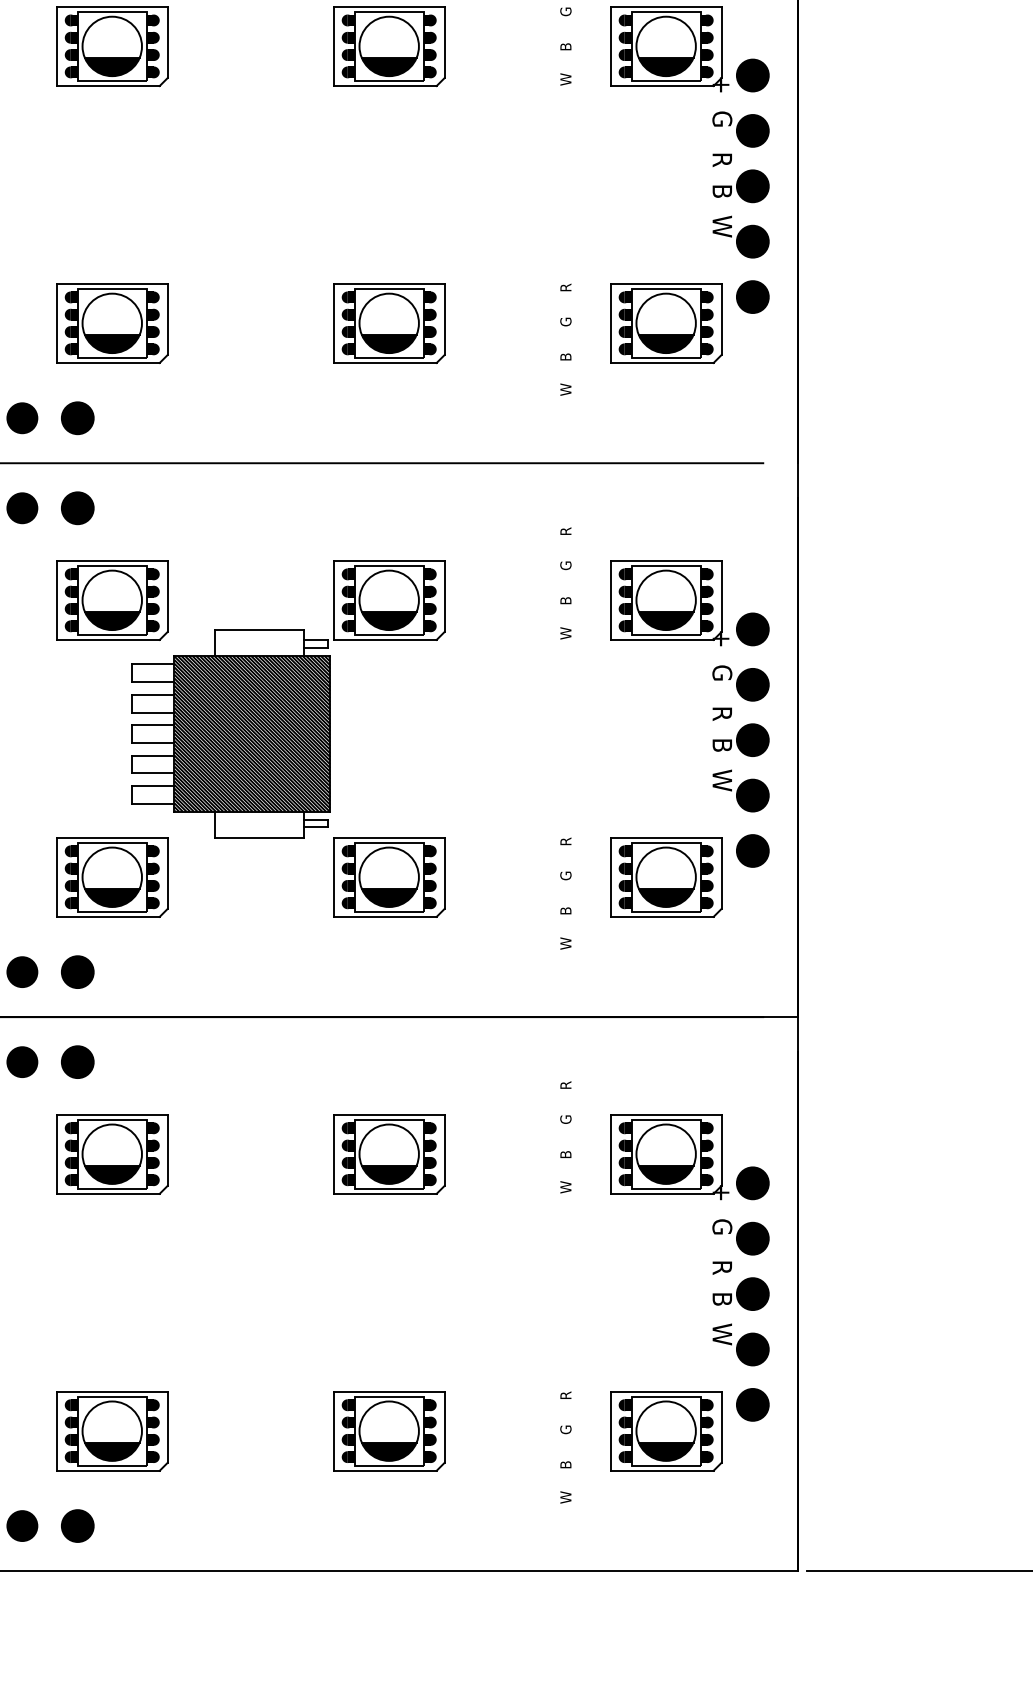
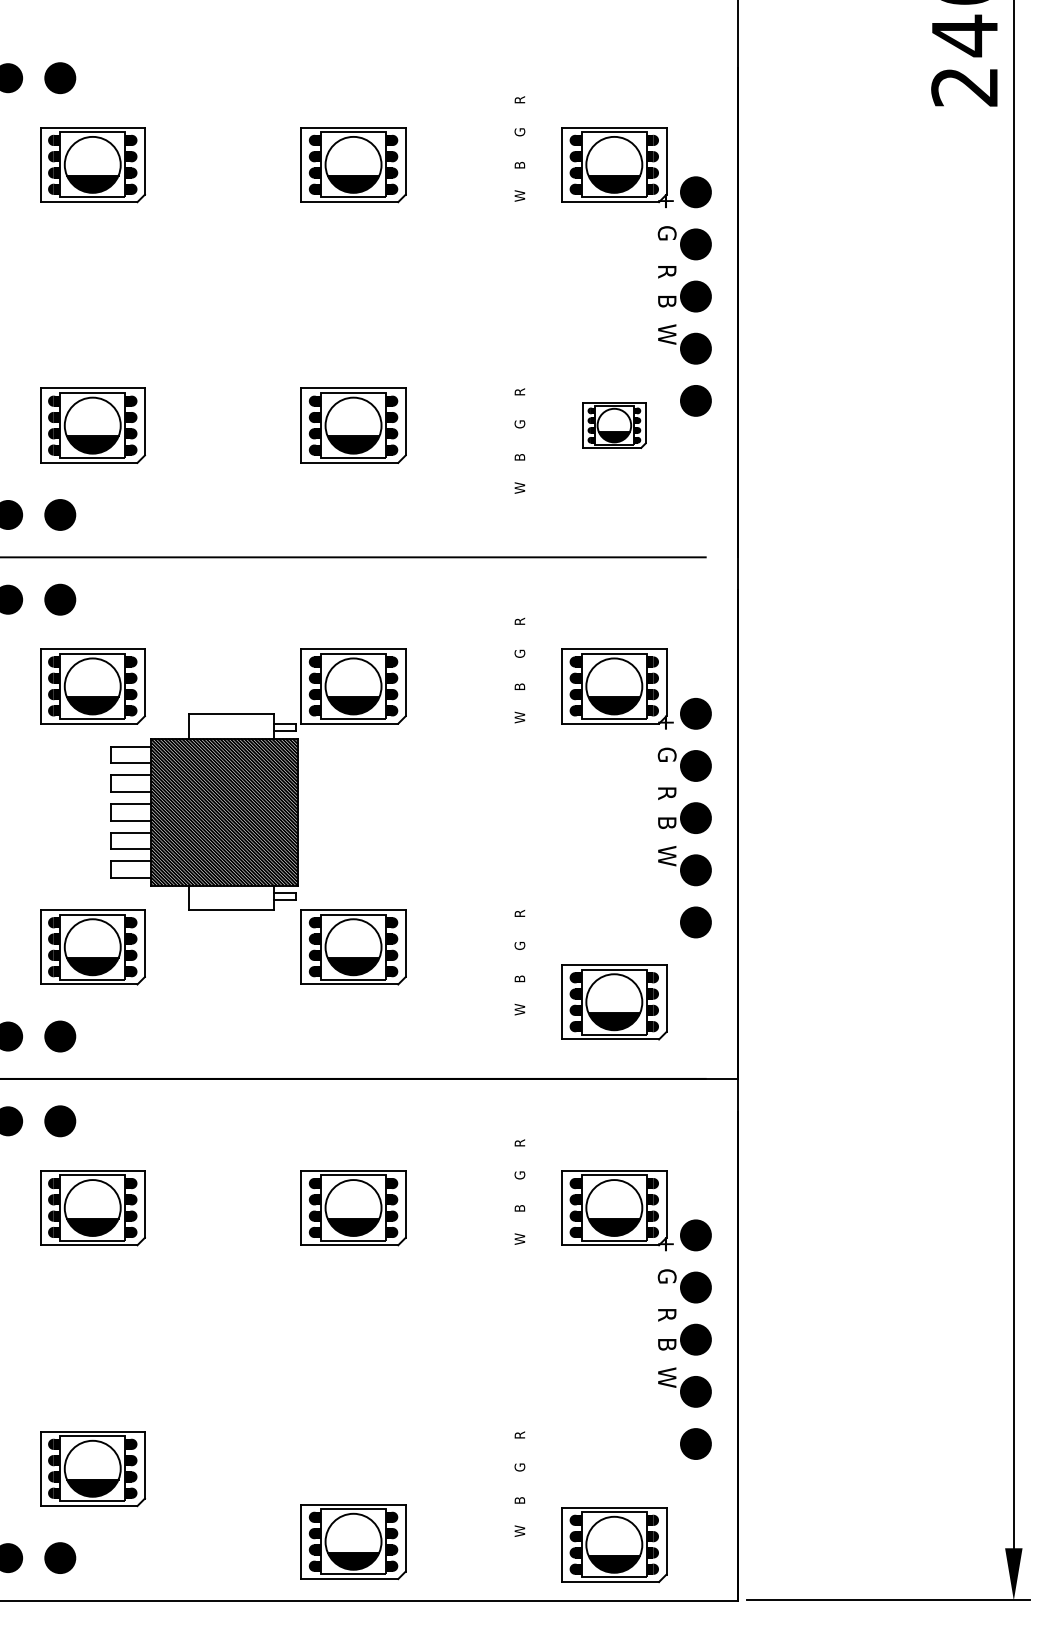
part: (666, 323) -> (614, 425), size x0.6
part: (666, 877) -> (614, 1002), moved
part: (666, 1430) -> (614, 1544), moved
part: (389, 1431) -> (353, 1542), moved

